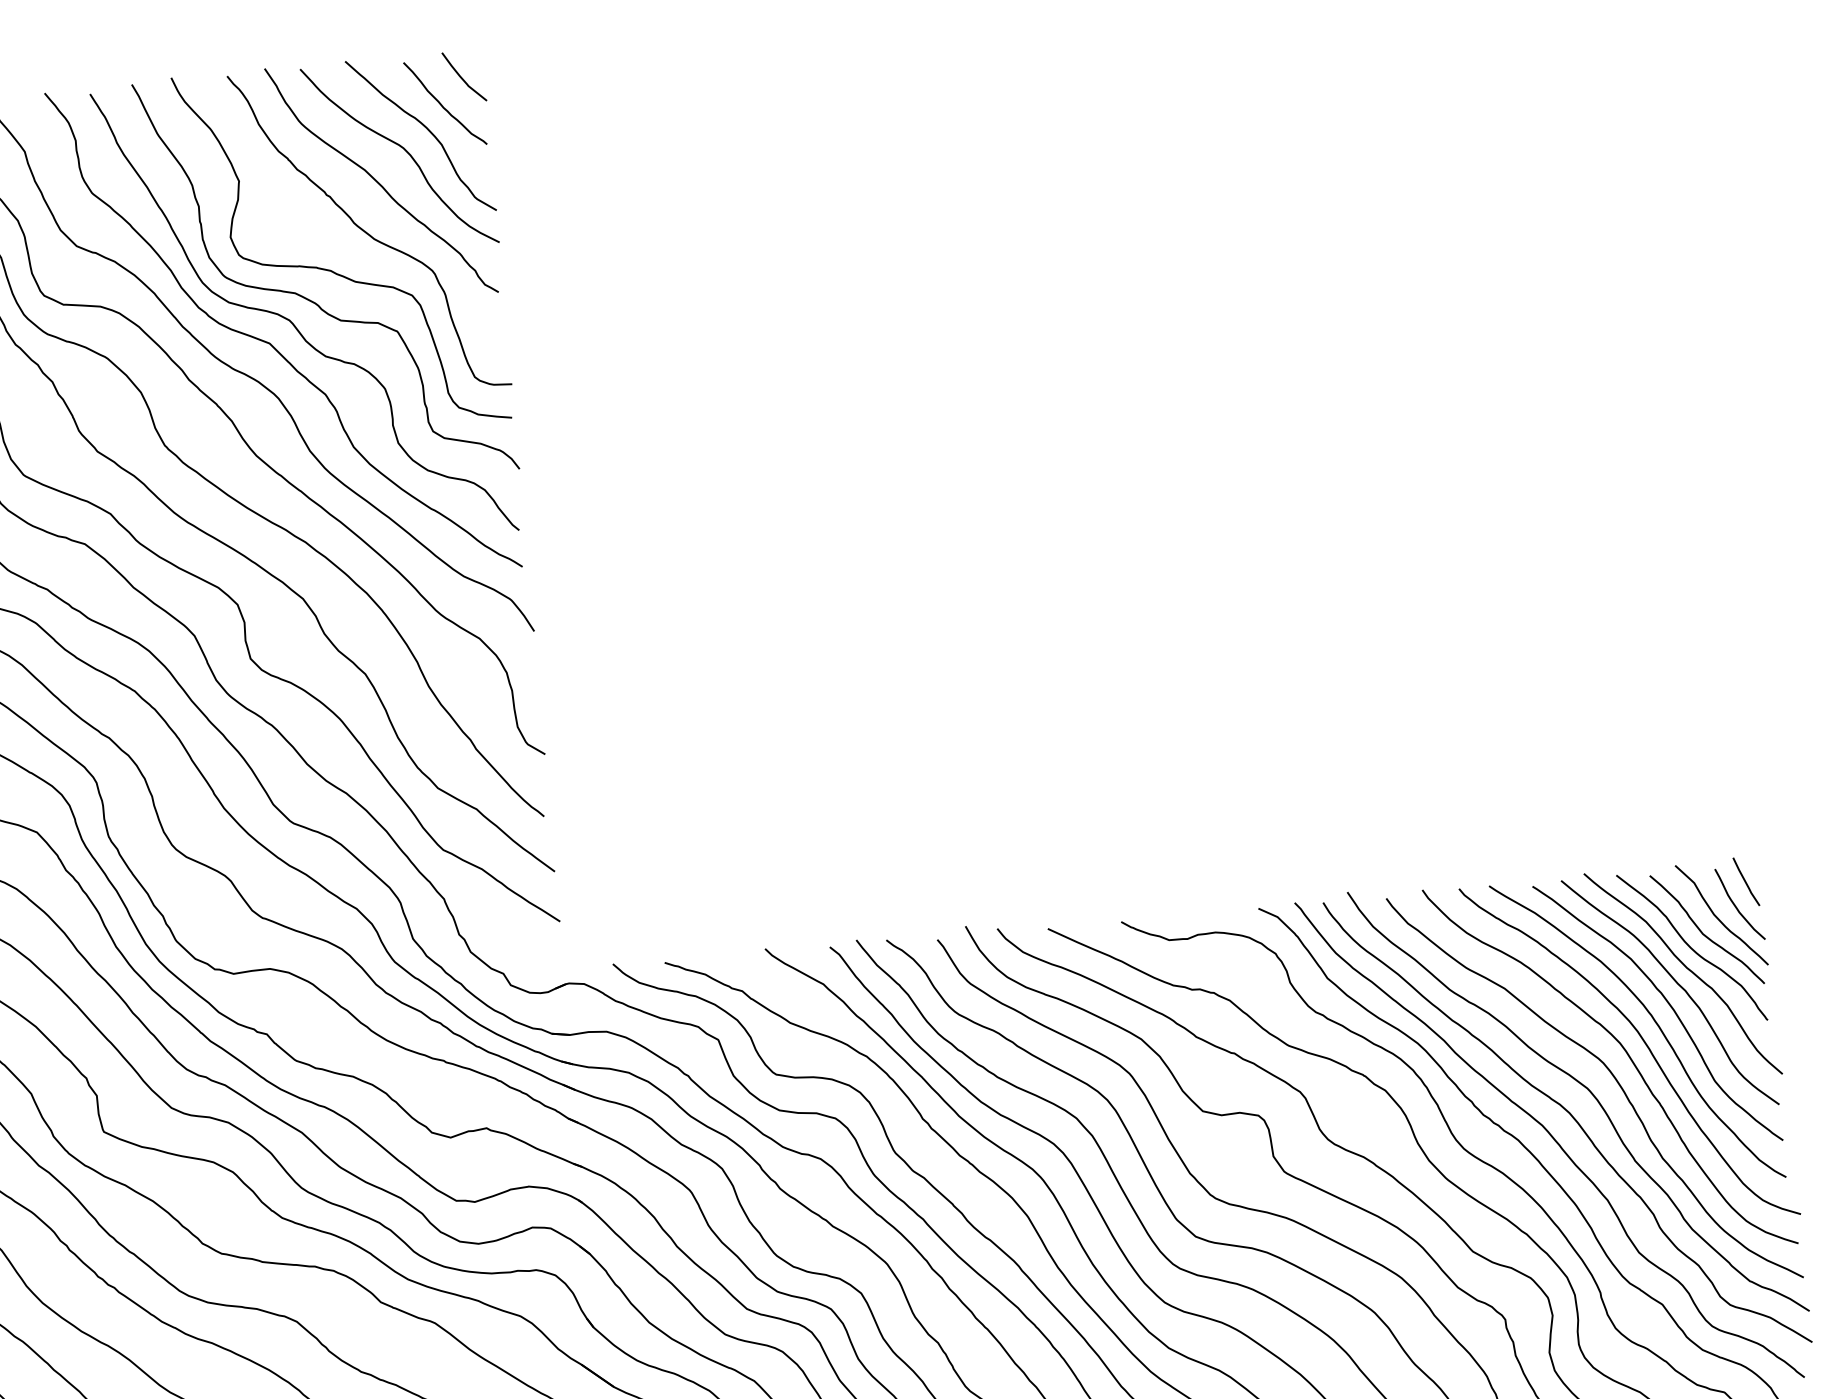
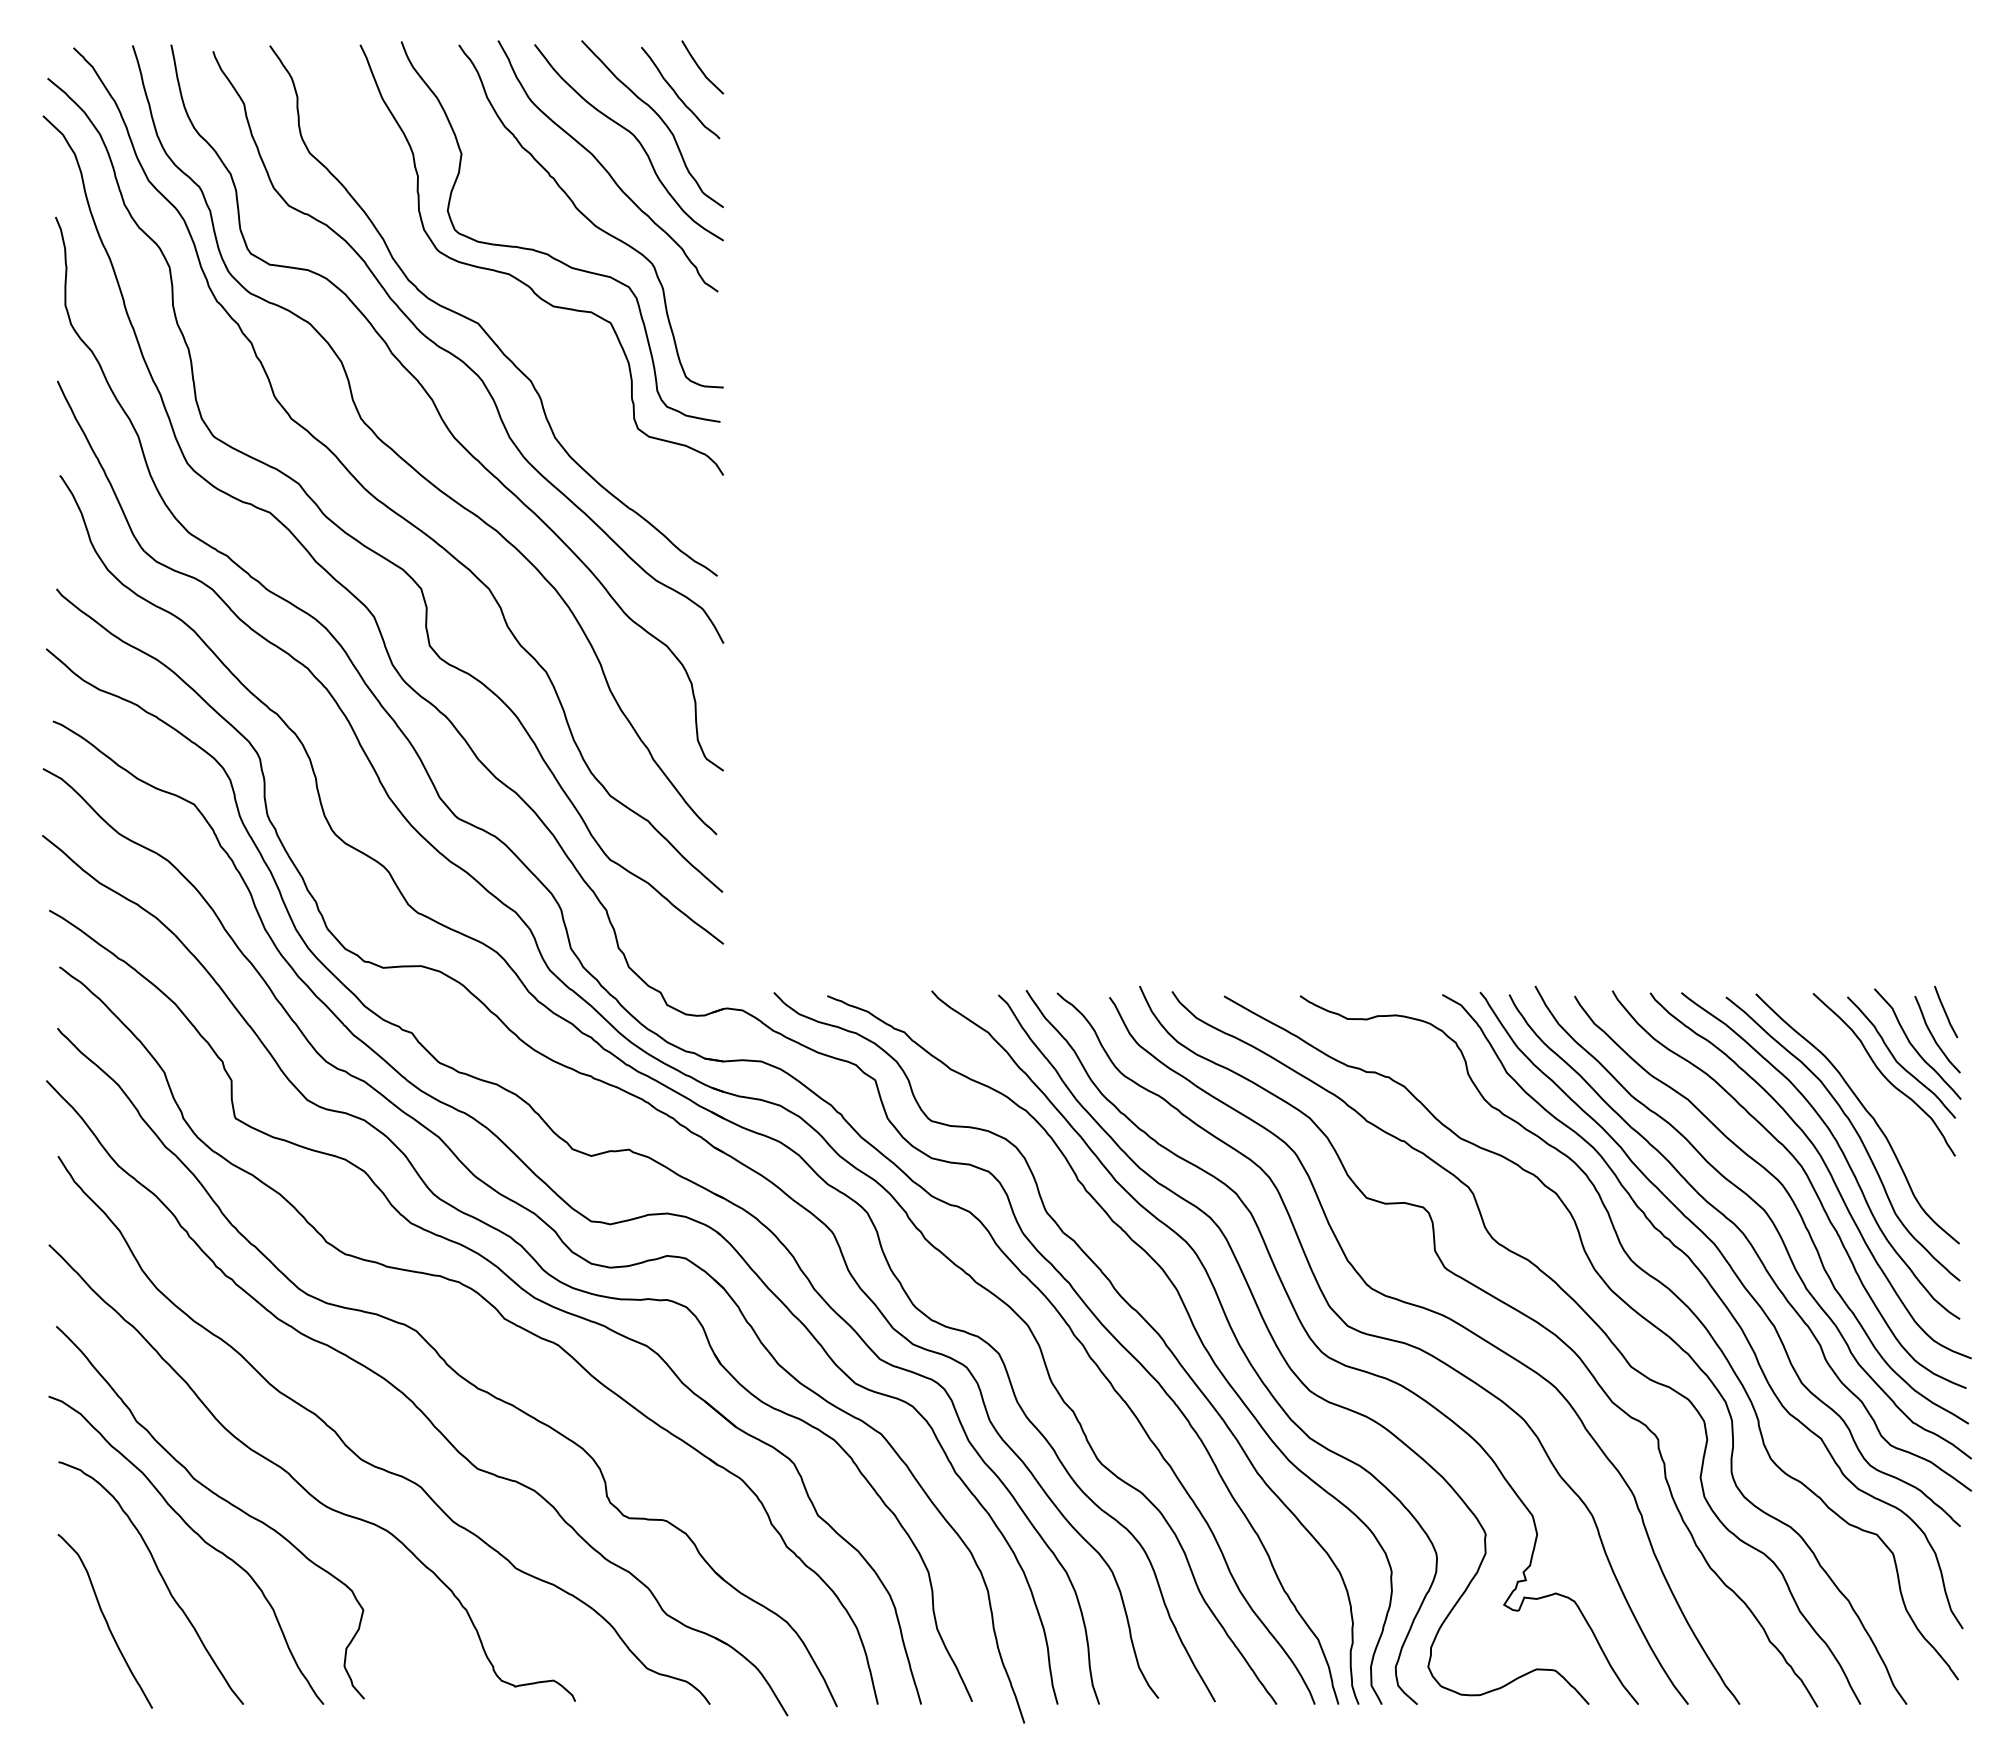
curve: (293, 322) -> (504, 304), removed
curve: (1686, 968) -> (1876, 1095), removed

